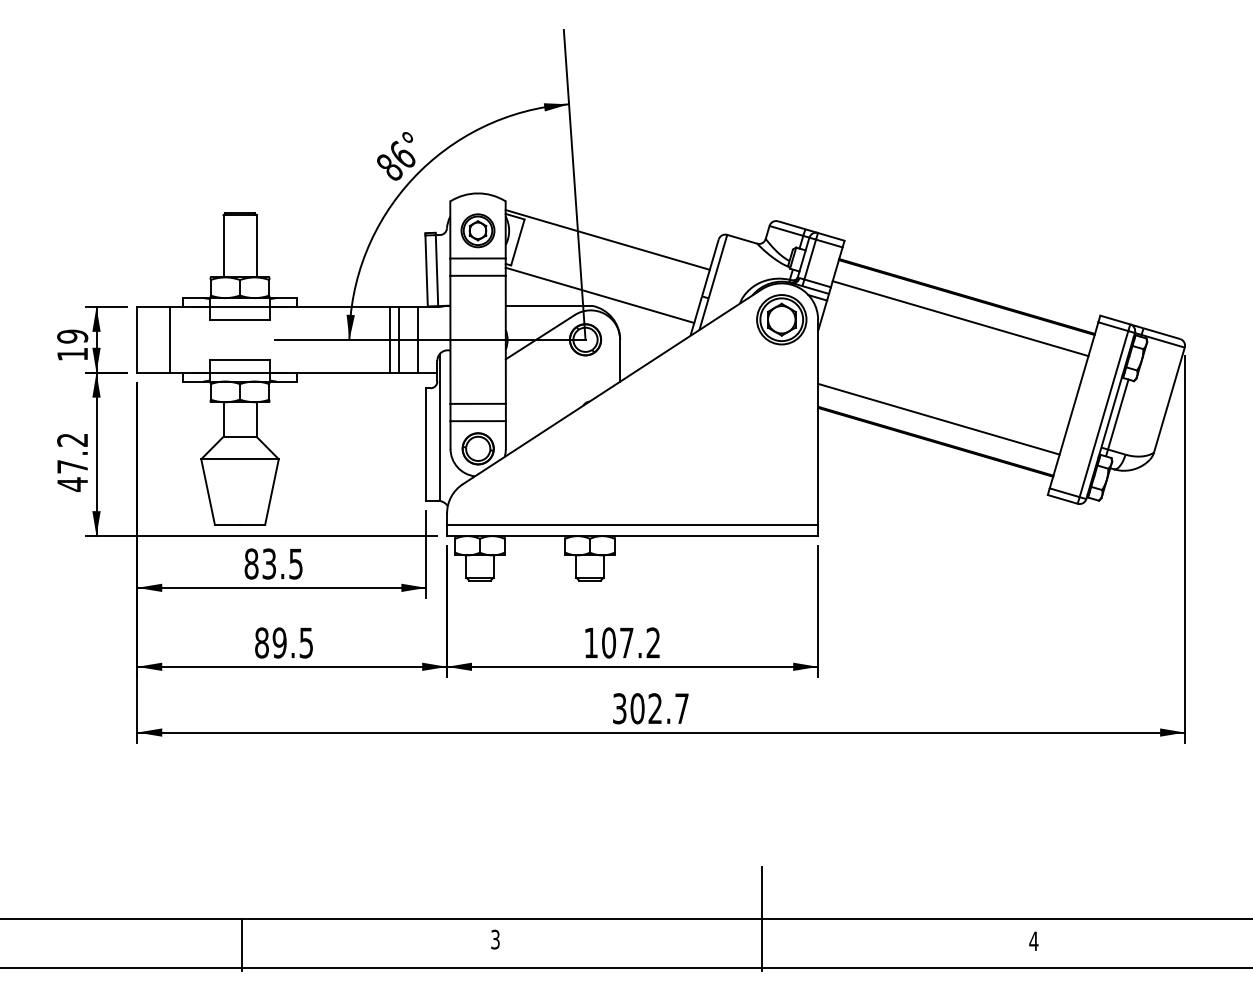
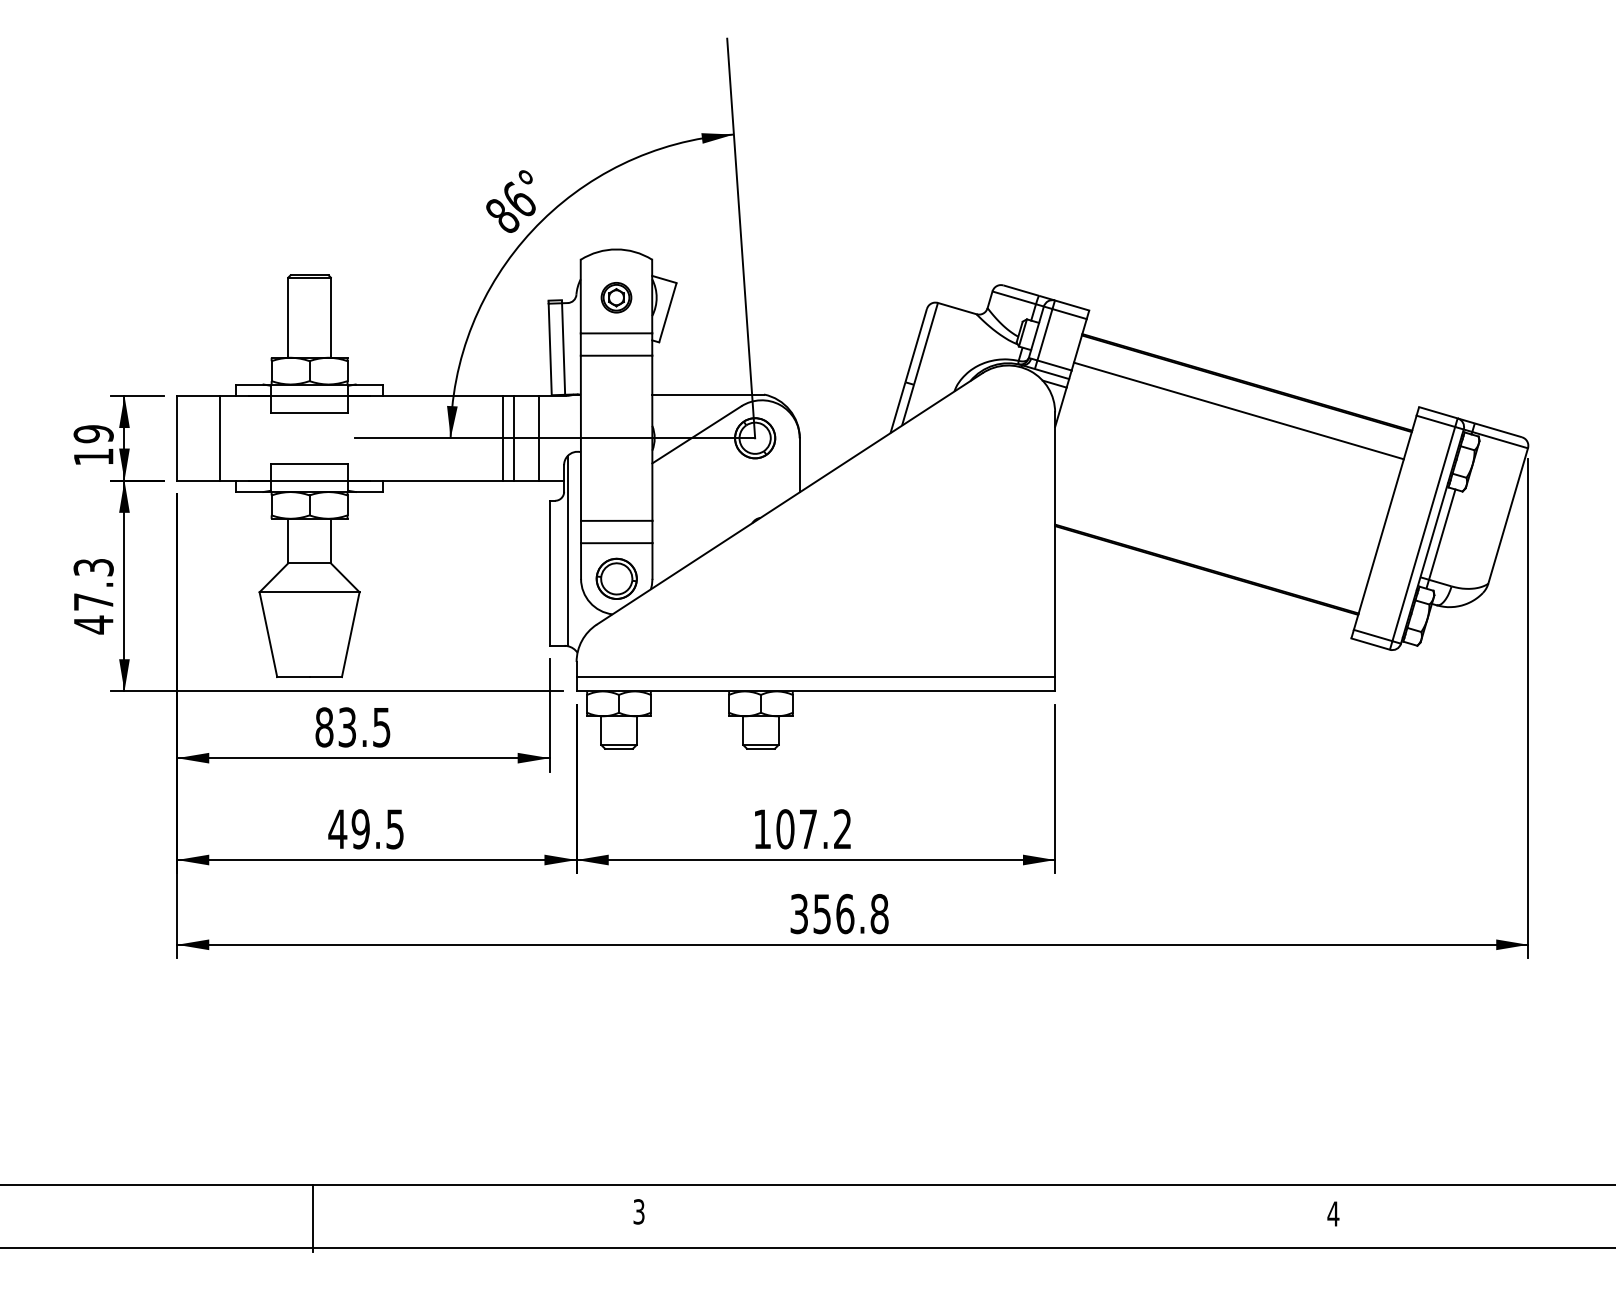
part: (477, 230) -> (615, 297), size x0.7
line: (607, 239) -> (783, 308), removed
line: (599, 294) -> (773, 379), removed
part: (781, 319) -> (1007, 412), removed
line: (938, 418) -> (1210, 539), removed
text: (72, 439) -> (93, 566), 47.2 -> 47.3
text: (261, 642) -> (337, 828), 89.5 -> 49.5
text: (659, 708) -> (850, 913), 302.7 -> 356.8
line: (761, 918) -> (982, 1184), removed

